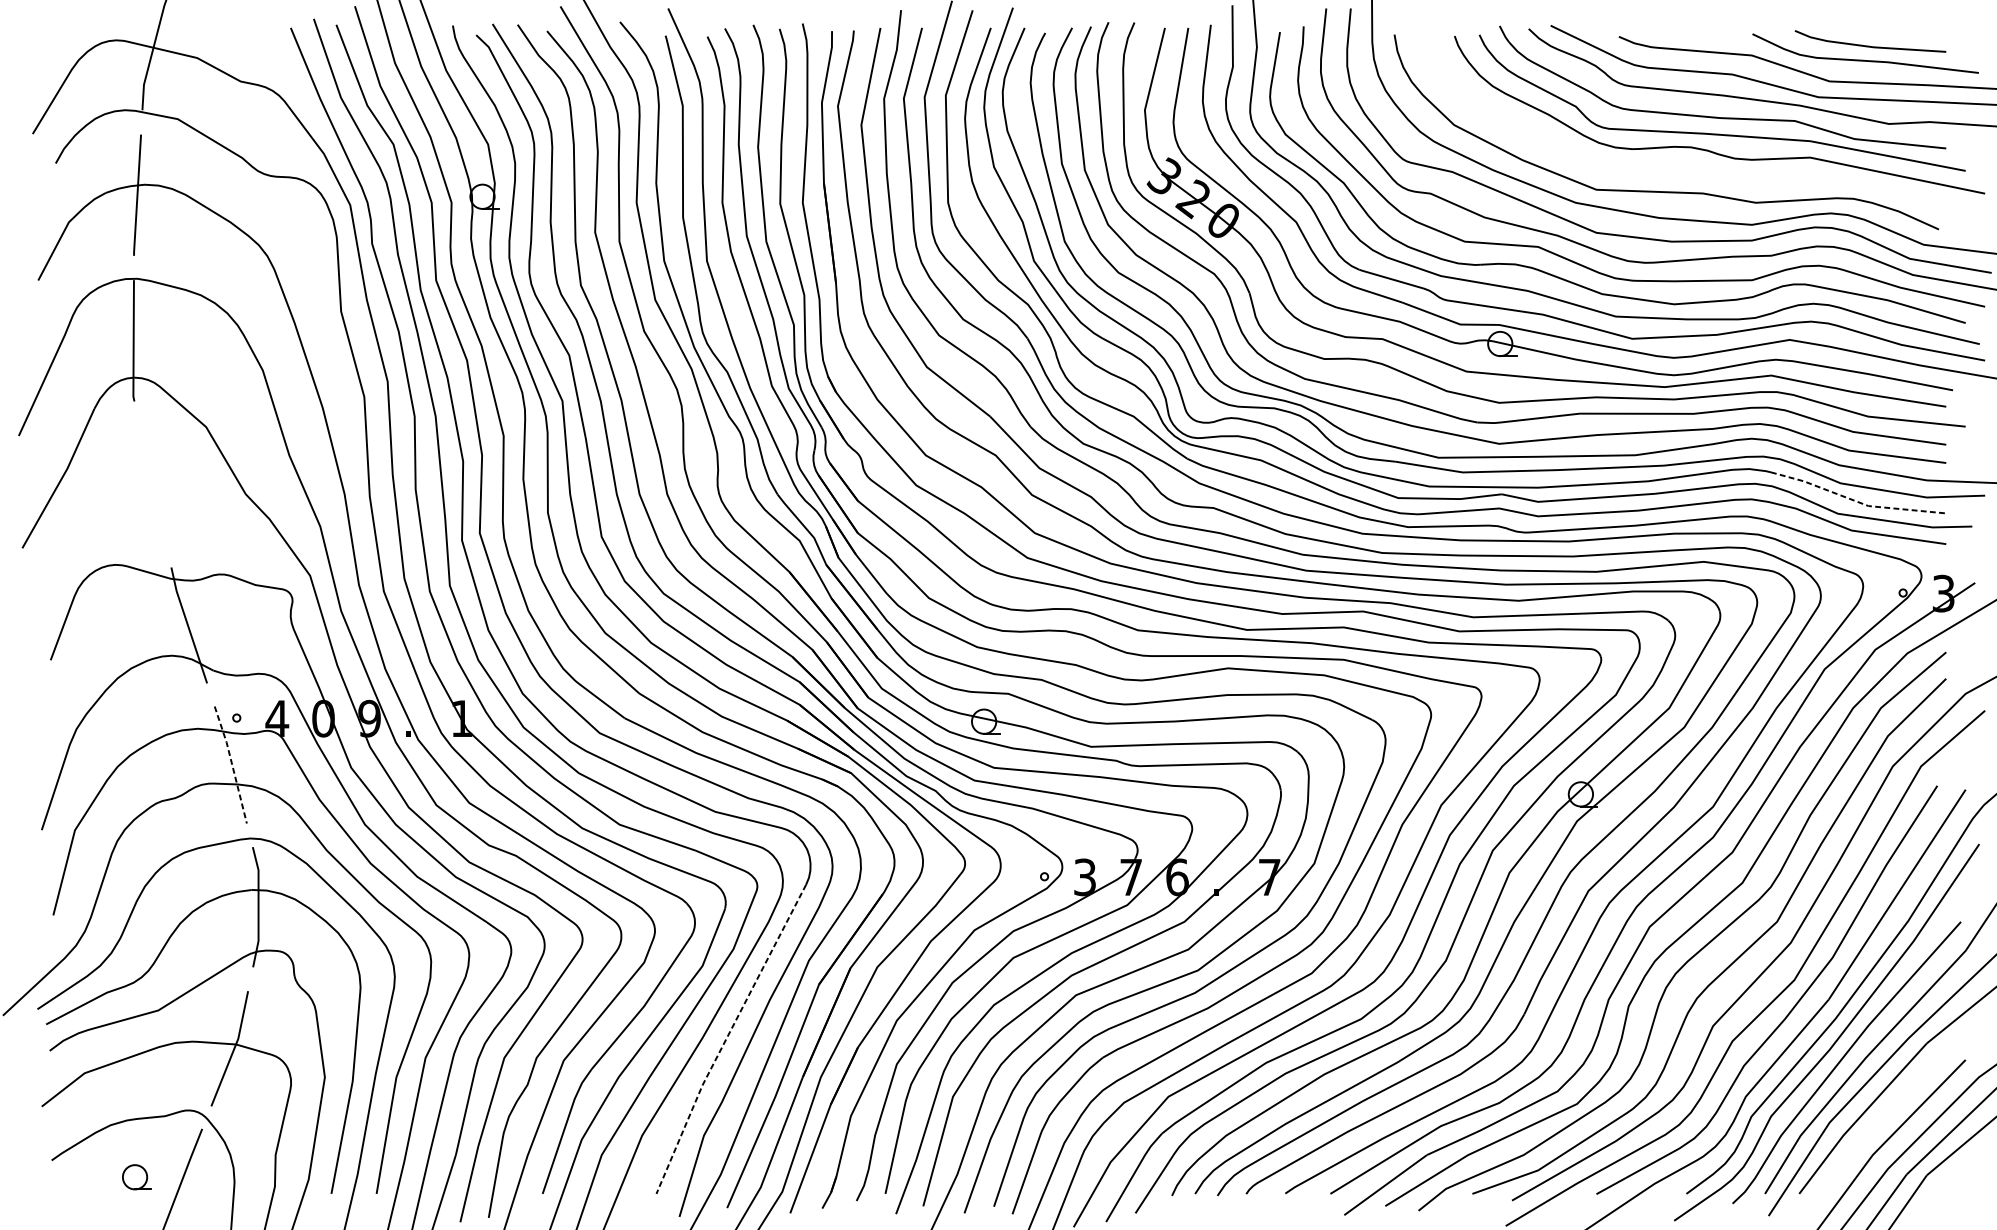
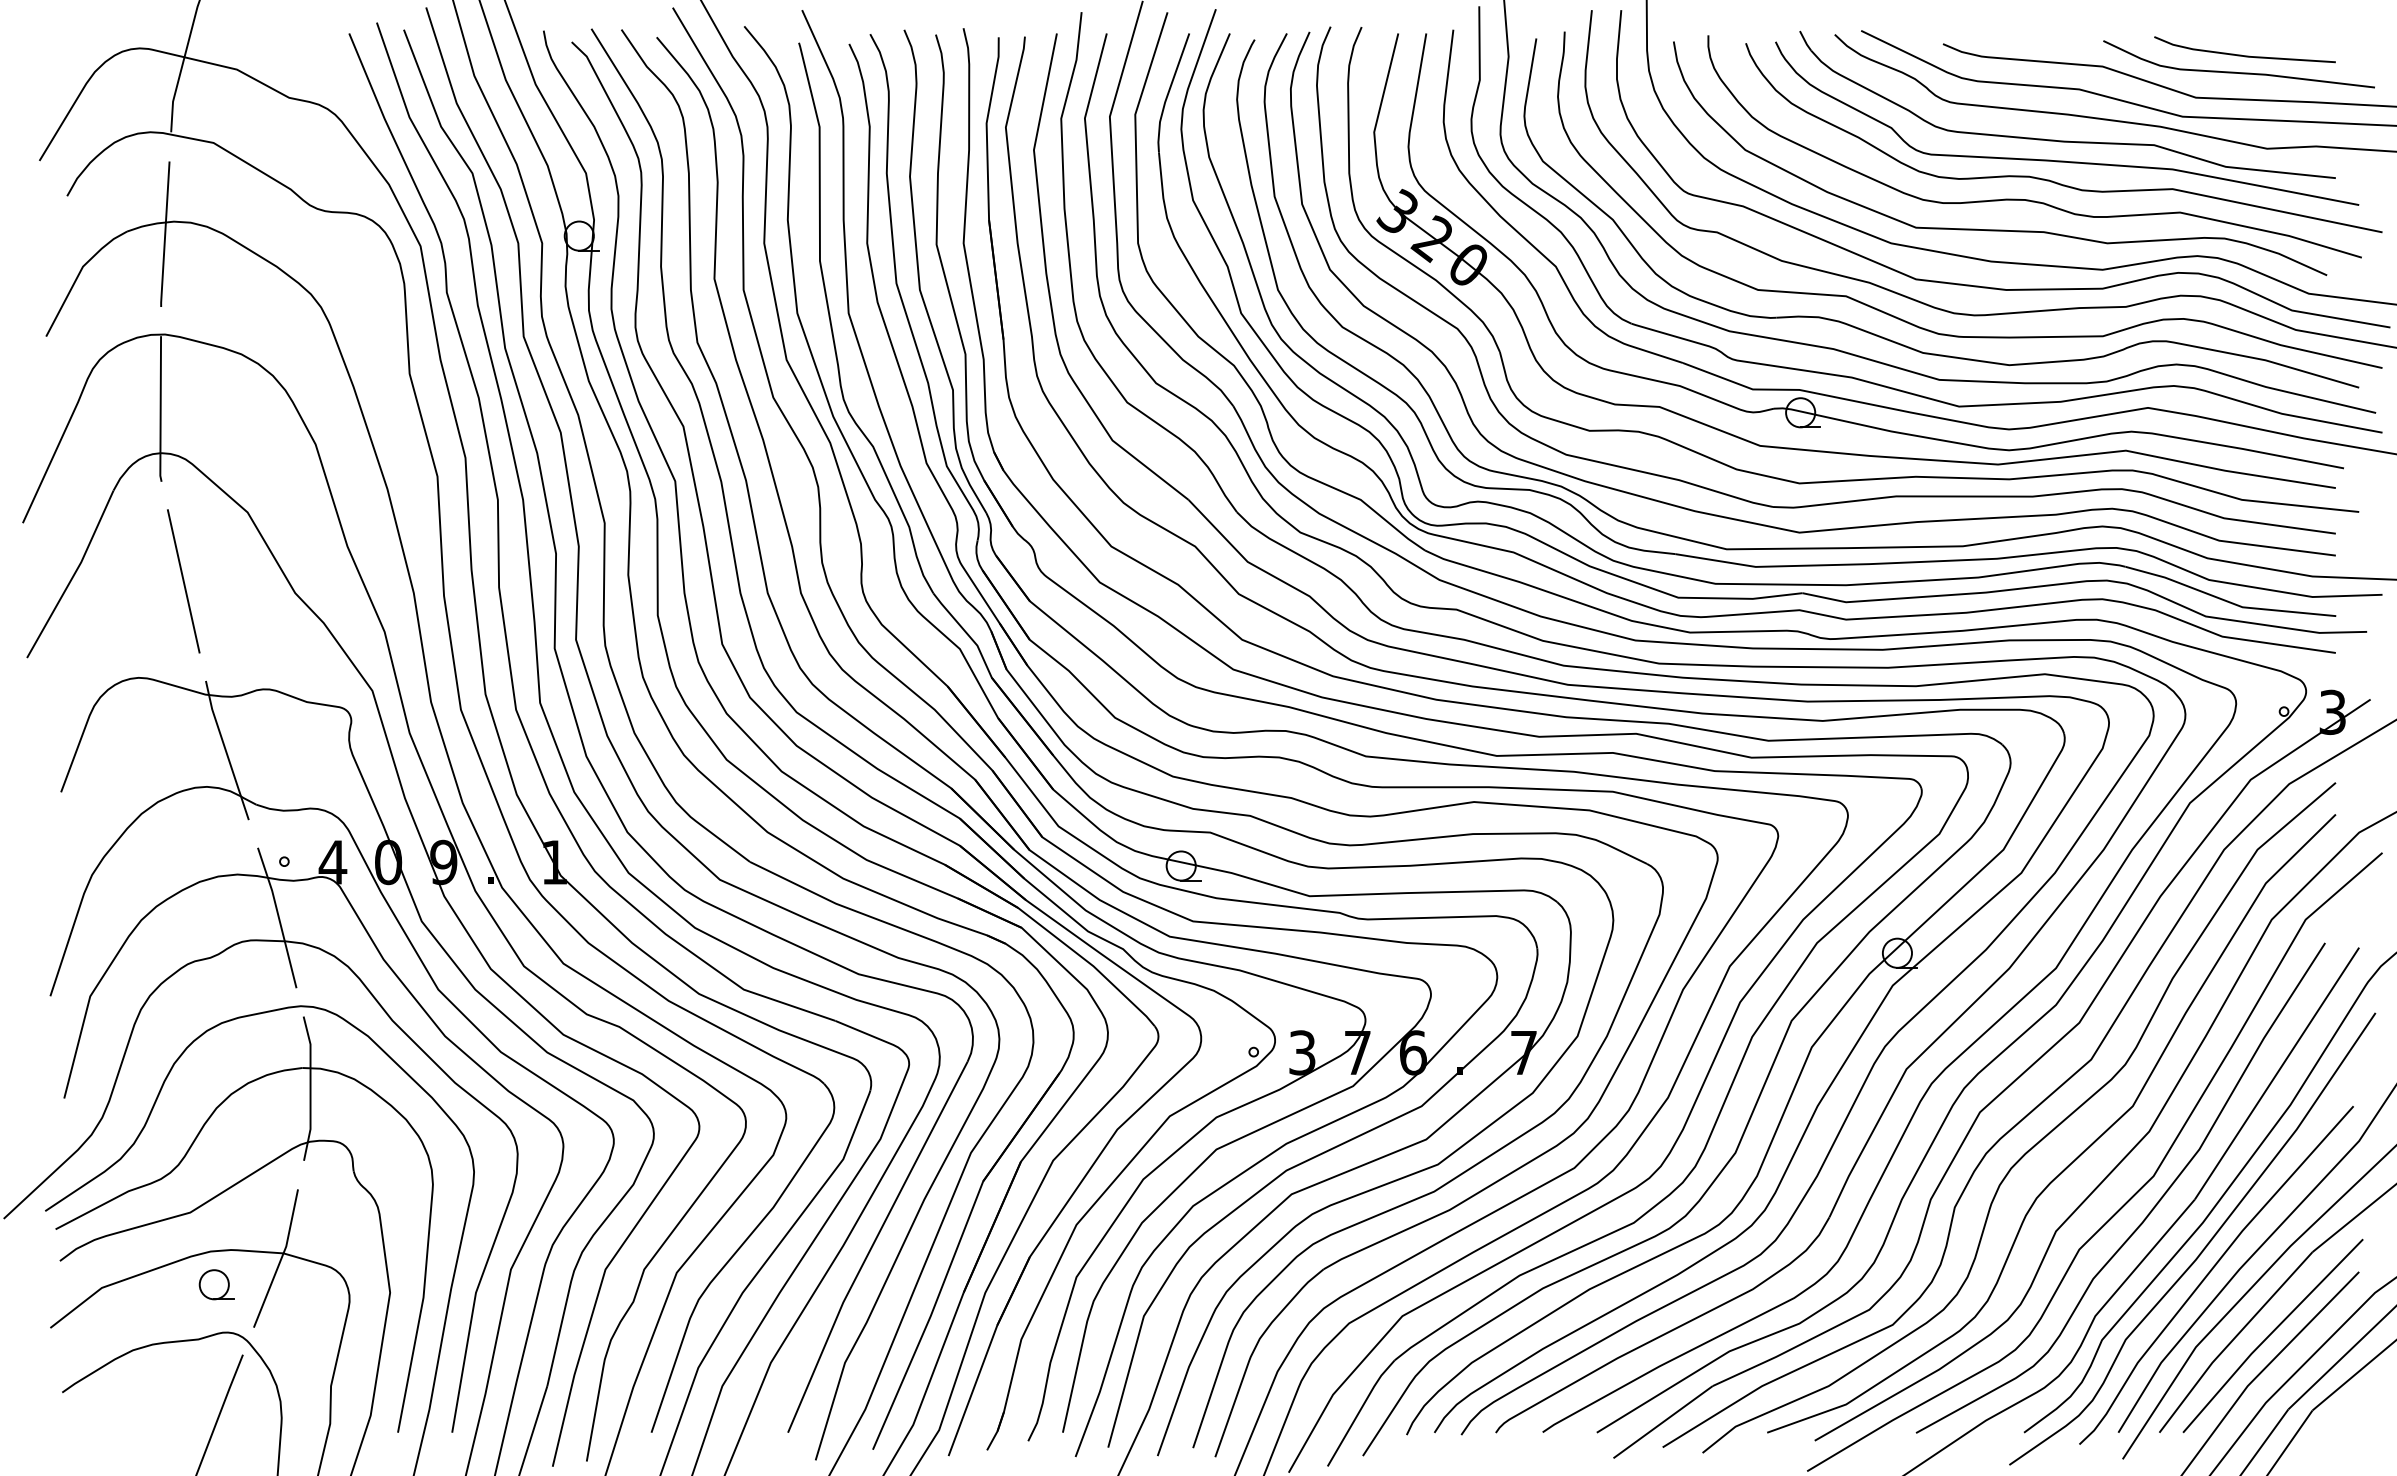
curve: (1690, 166) -> (2029, 199), added
line: (152, 484) -> (183, 581), added
line: (1856, 501) -> (2228, 601), dashed -> solid
line: (231, 763) -> (278, 916), dashed -> solid
line: (726, 1037) -> (872, 1245), dashed -> solid
line: (1892, 1112) -> (2271, 1334), added
part: (136, 1177) -> (216, 1284), moved

